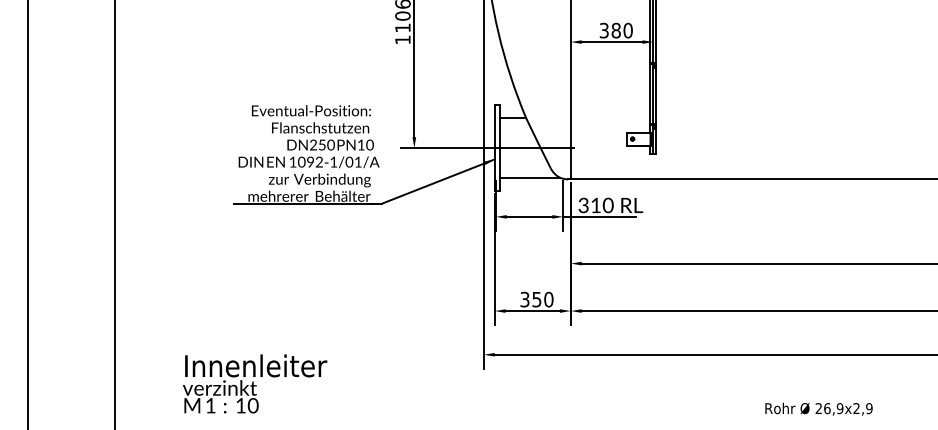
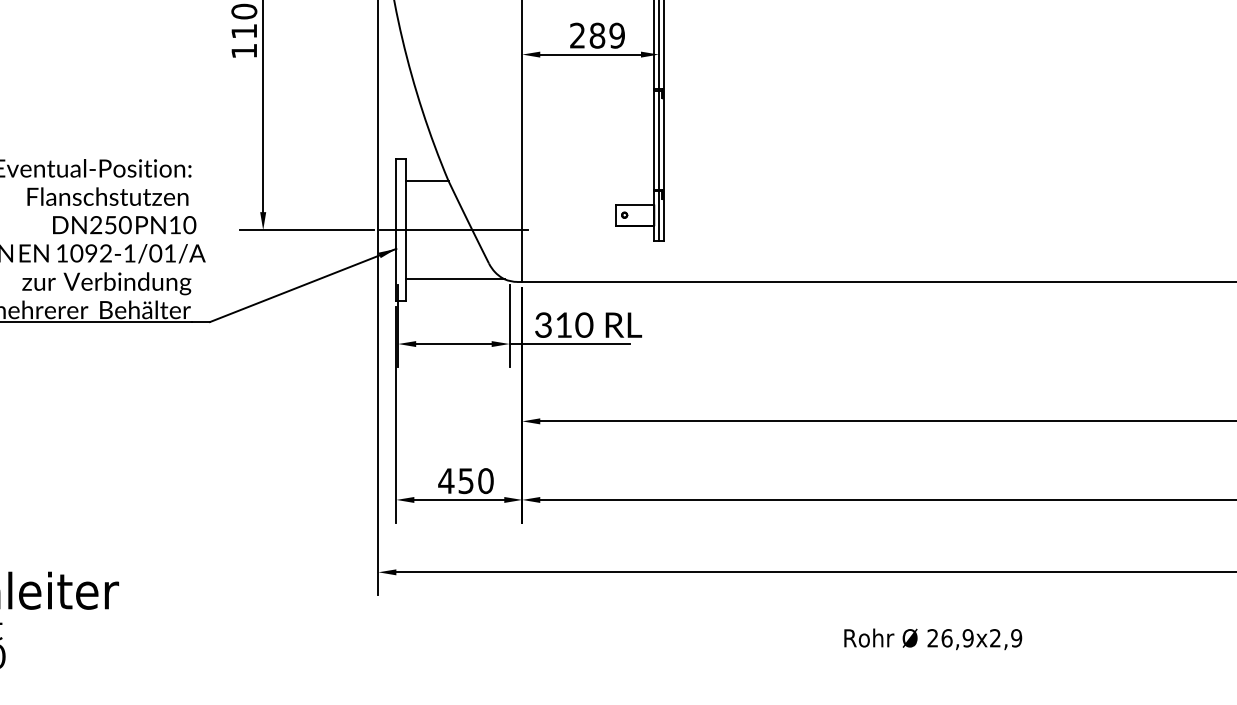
text: (615, 30) -> (596, 35), 380 -> 289
text: (524, 299) -> (445, 480), 350 -> 450
text: (818, 408) -> (932, 638), moved

